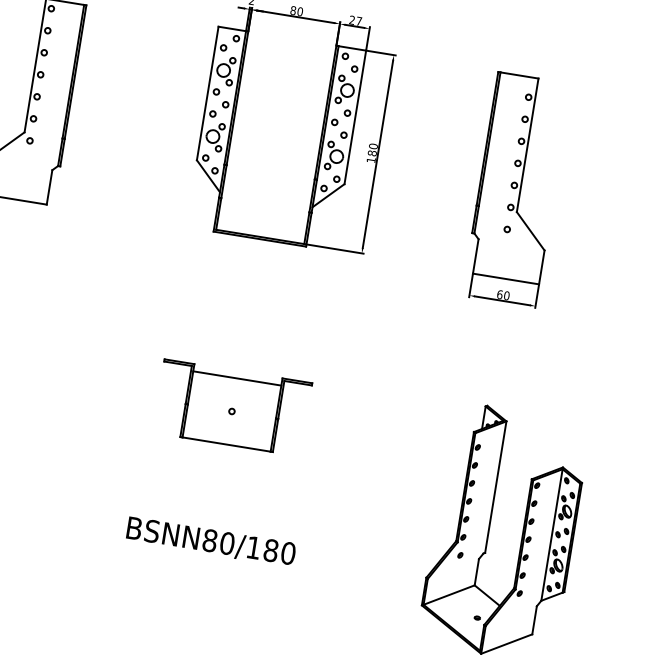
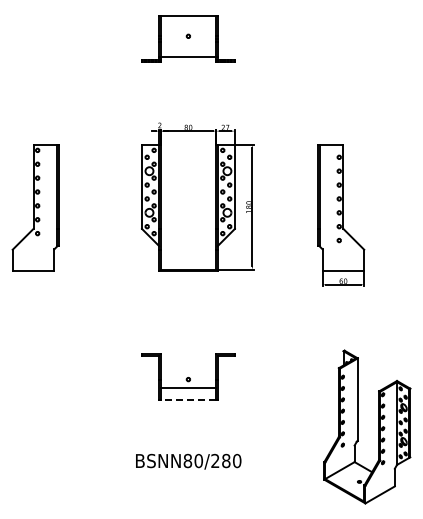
line: (237, 378) -> (188, 387), moved
line: (226, 444) -> (188, 400), solid -> dashed
text: (254, 547) -> (215, 460), BSNN80/180 -> BSNN80/280

